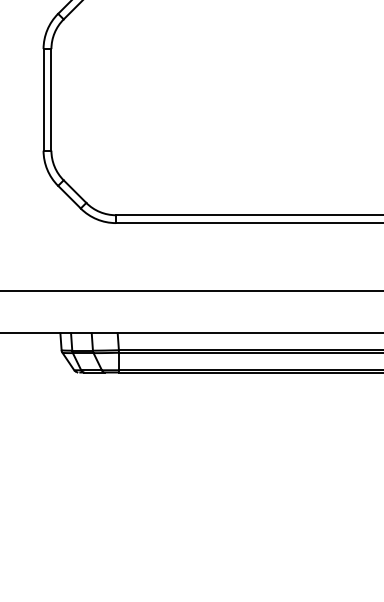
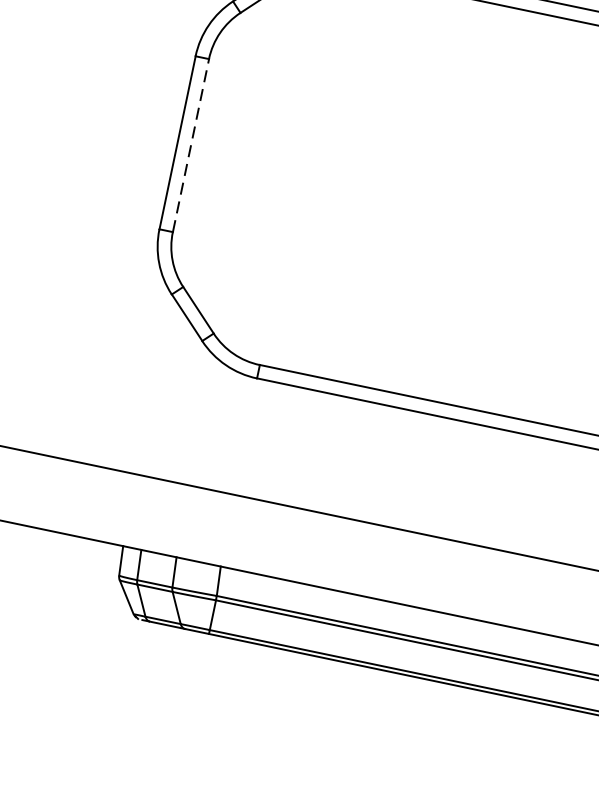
line: (51, 99) -> (191, 144), solid -> dashed

